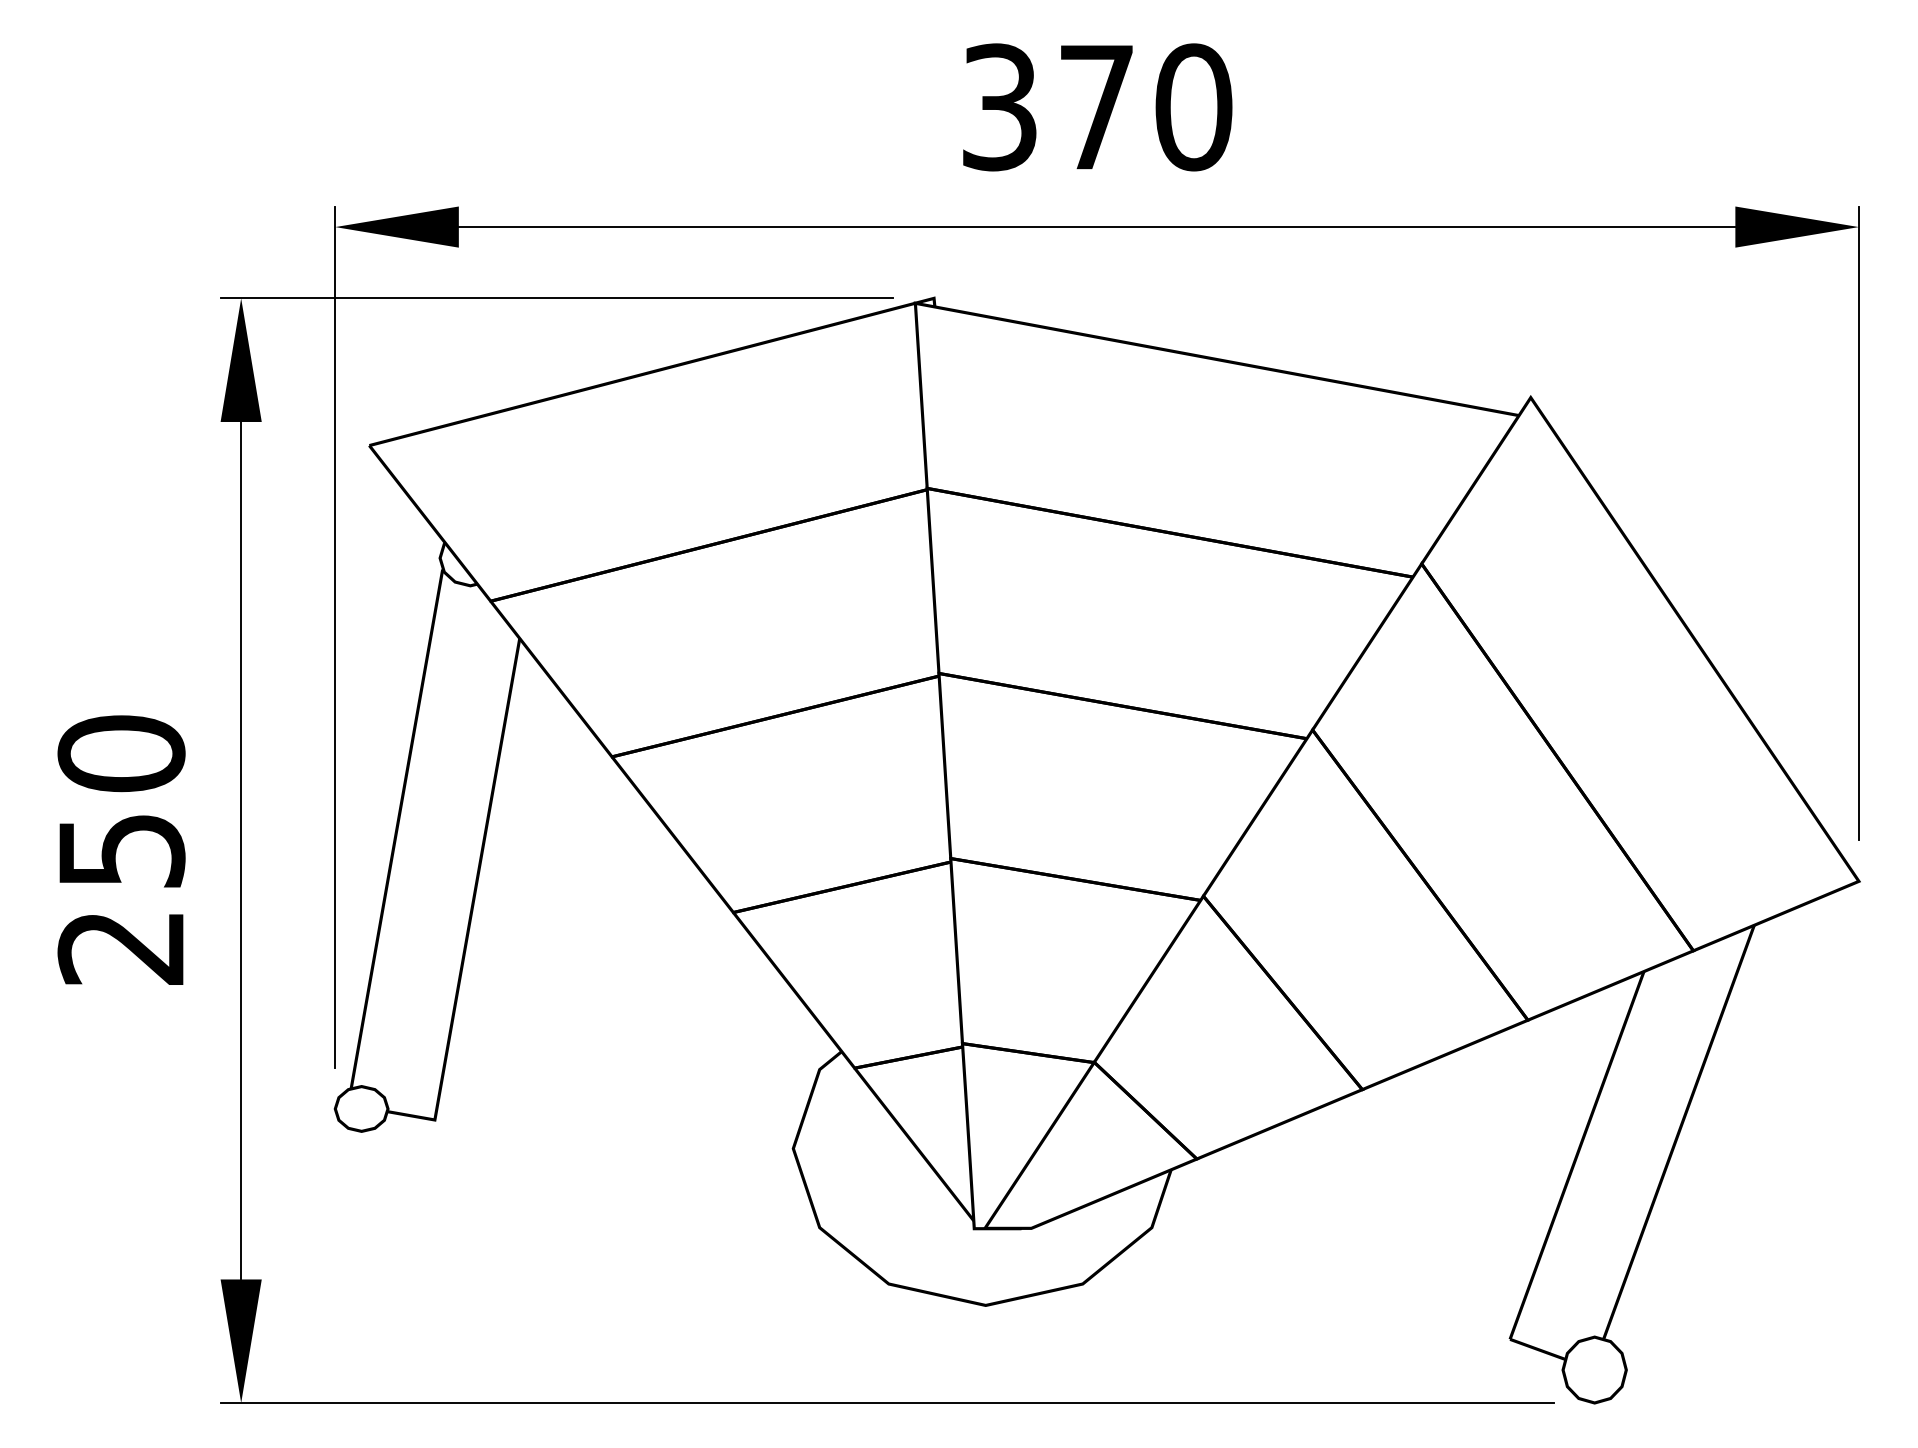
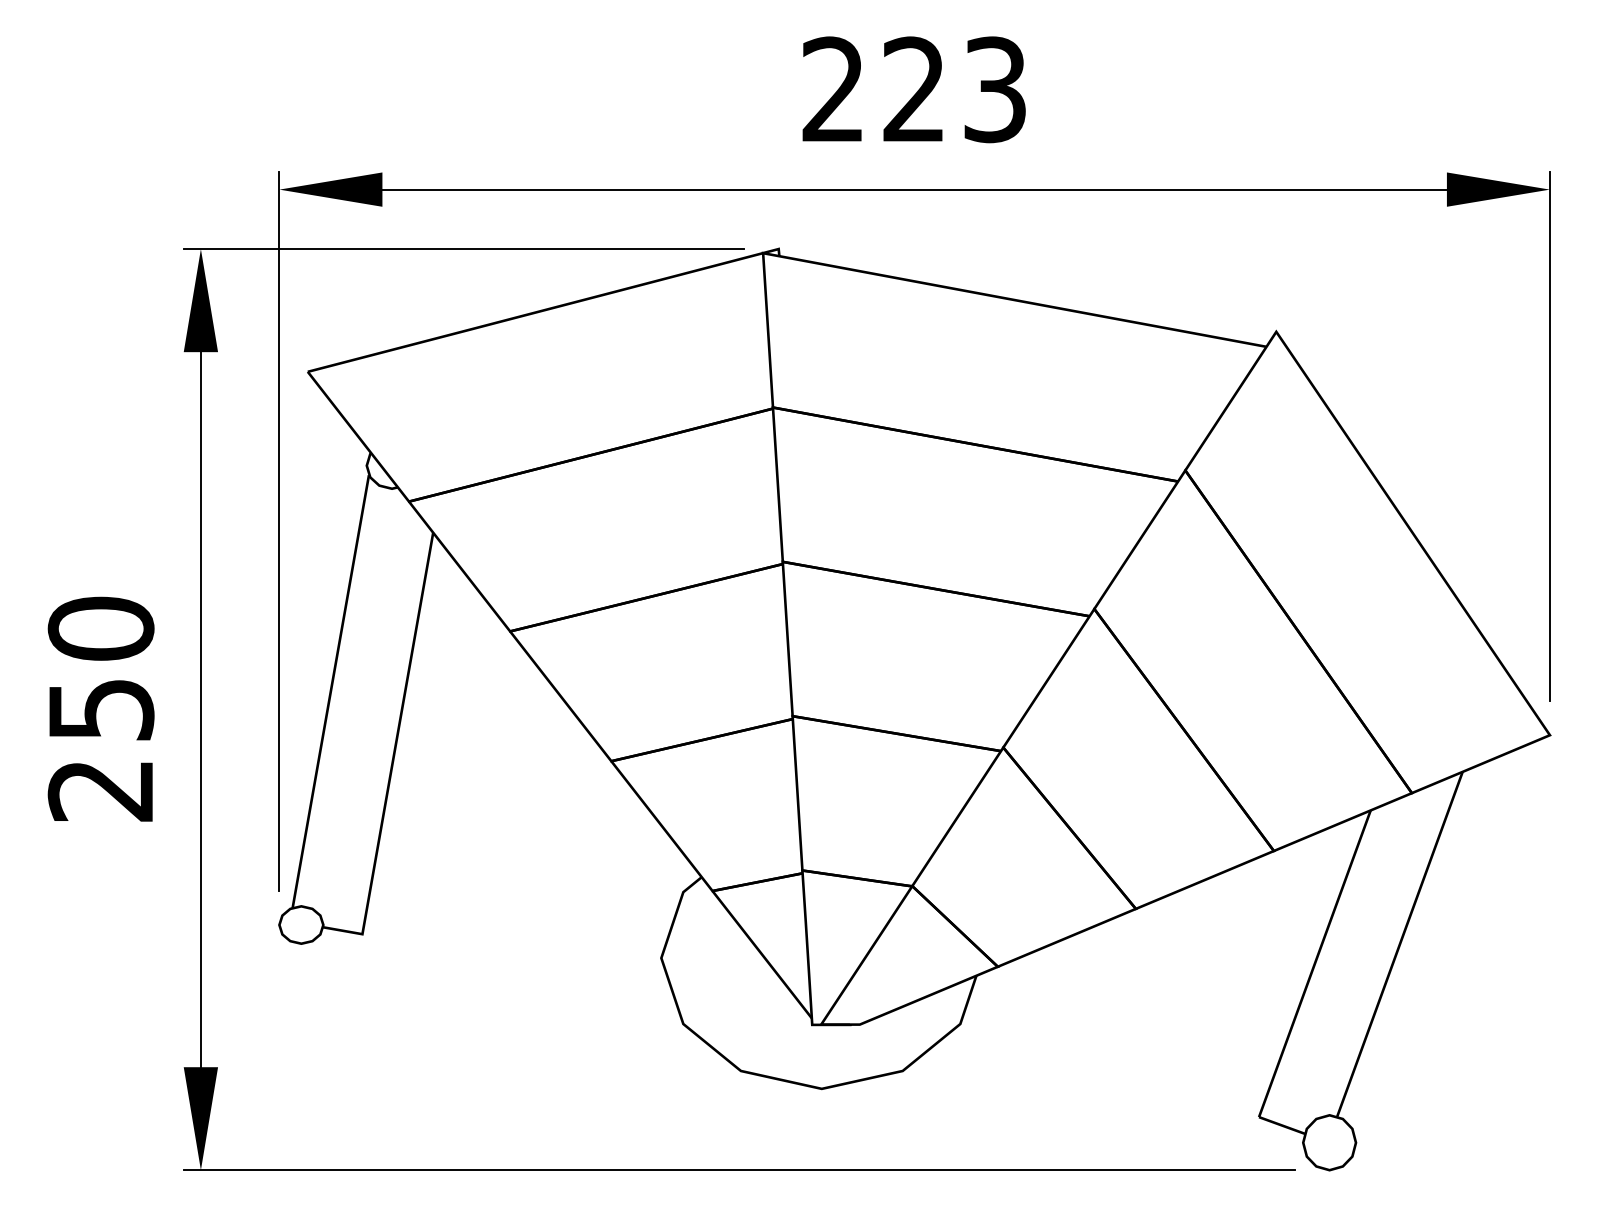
text: (1097, 107) -> (914, 89), 370 -> 223

